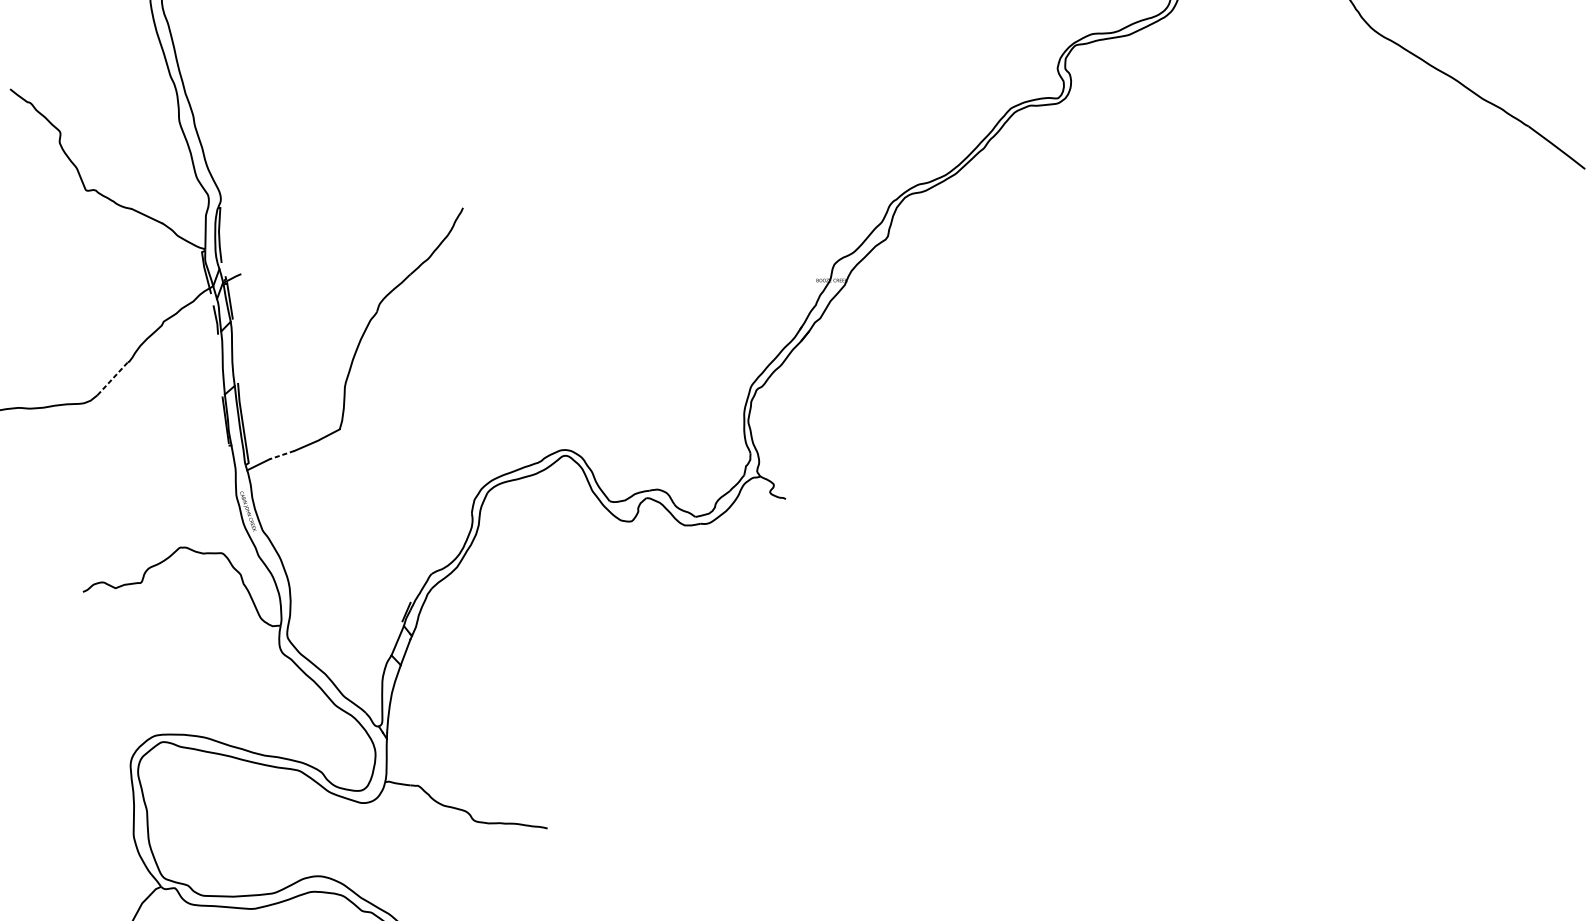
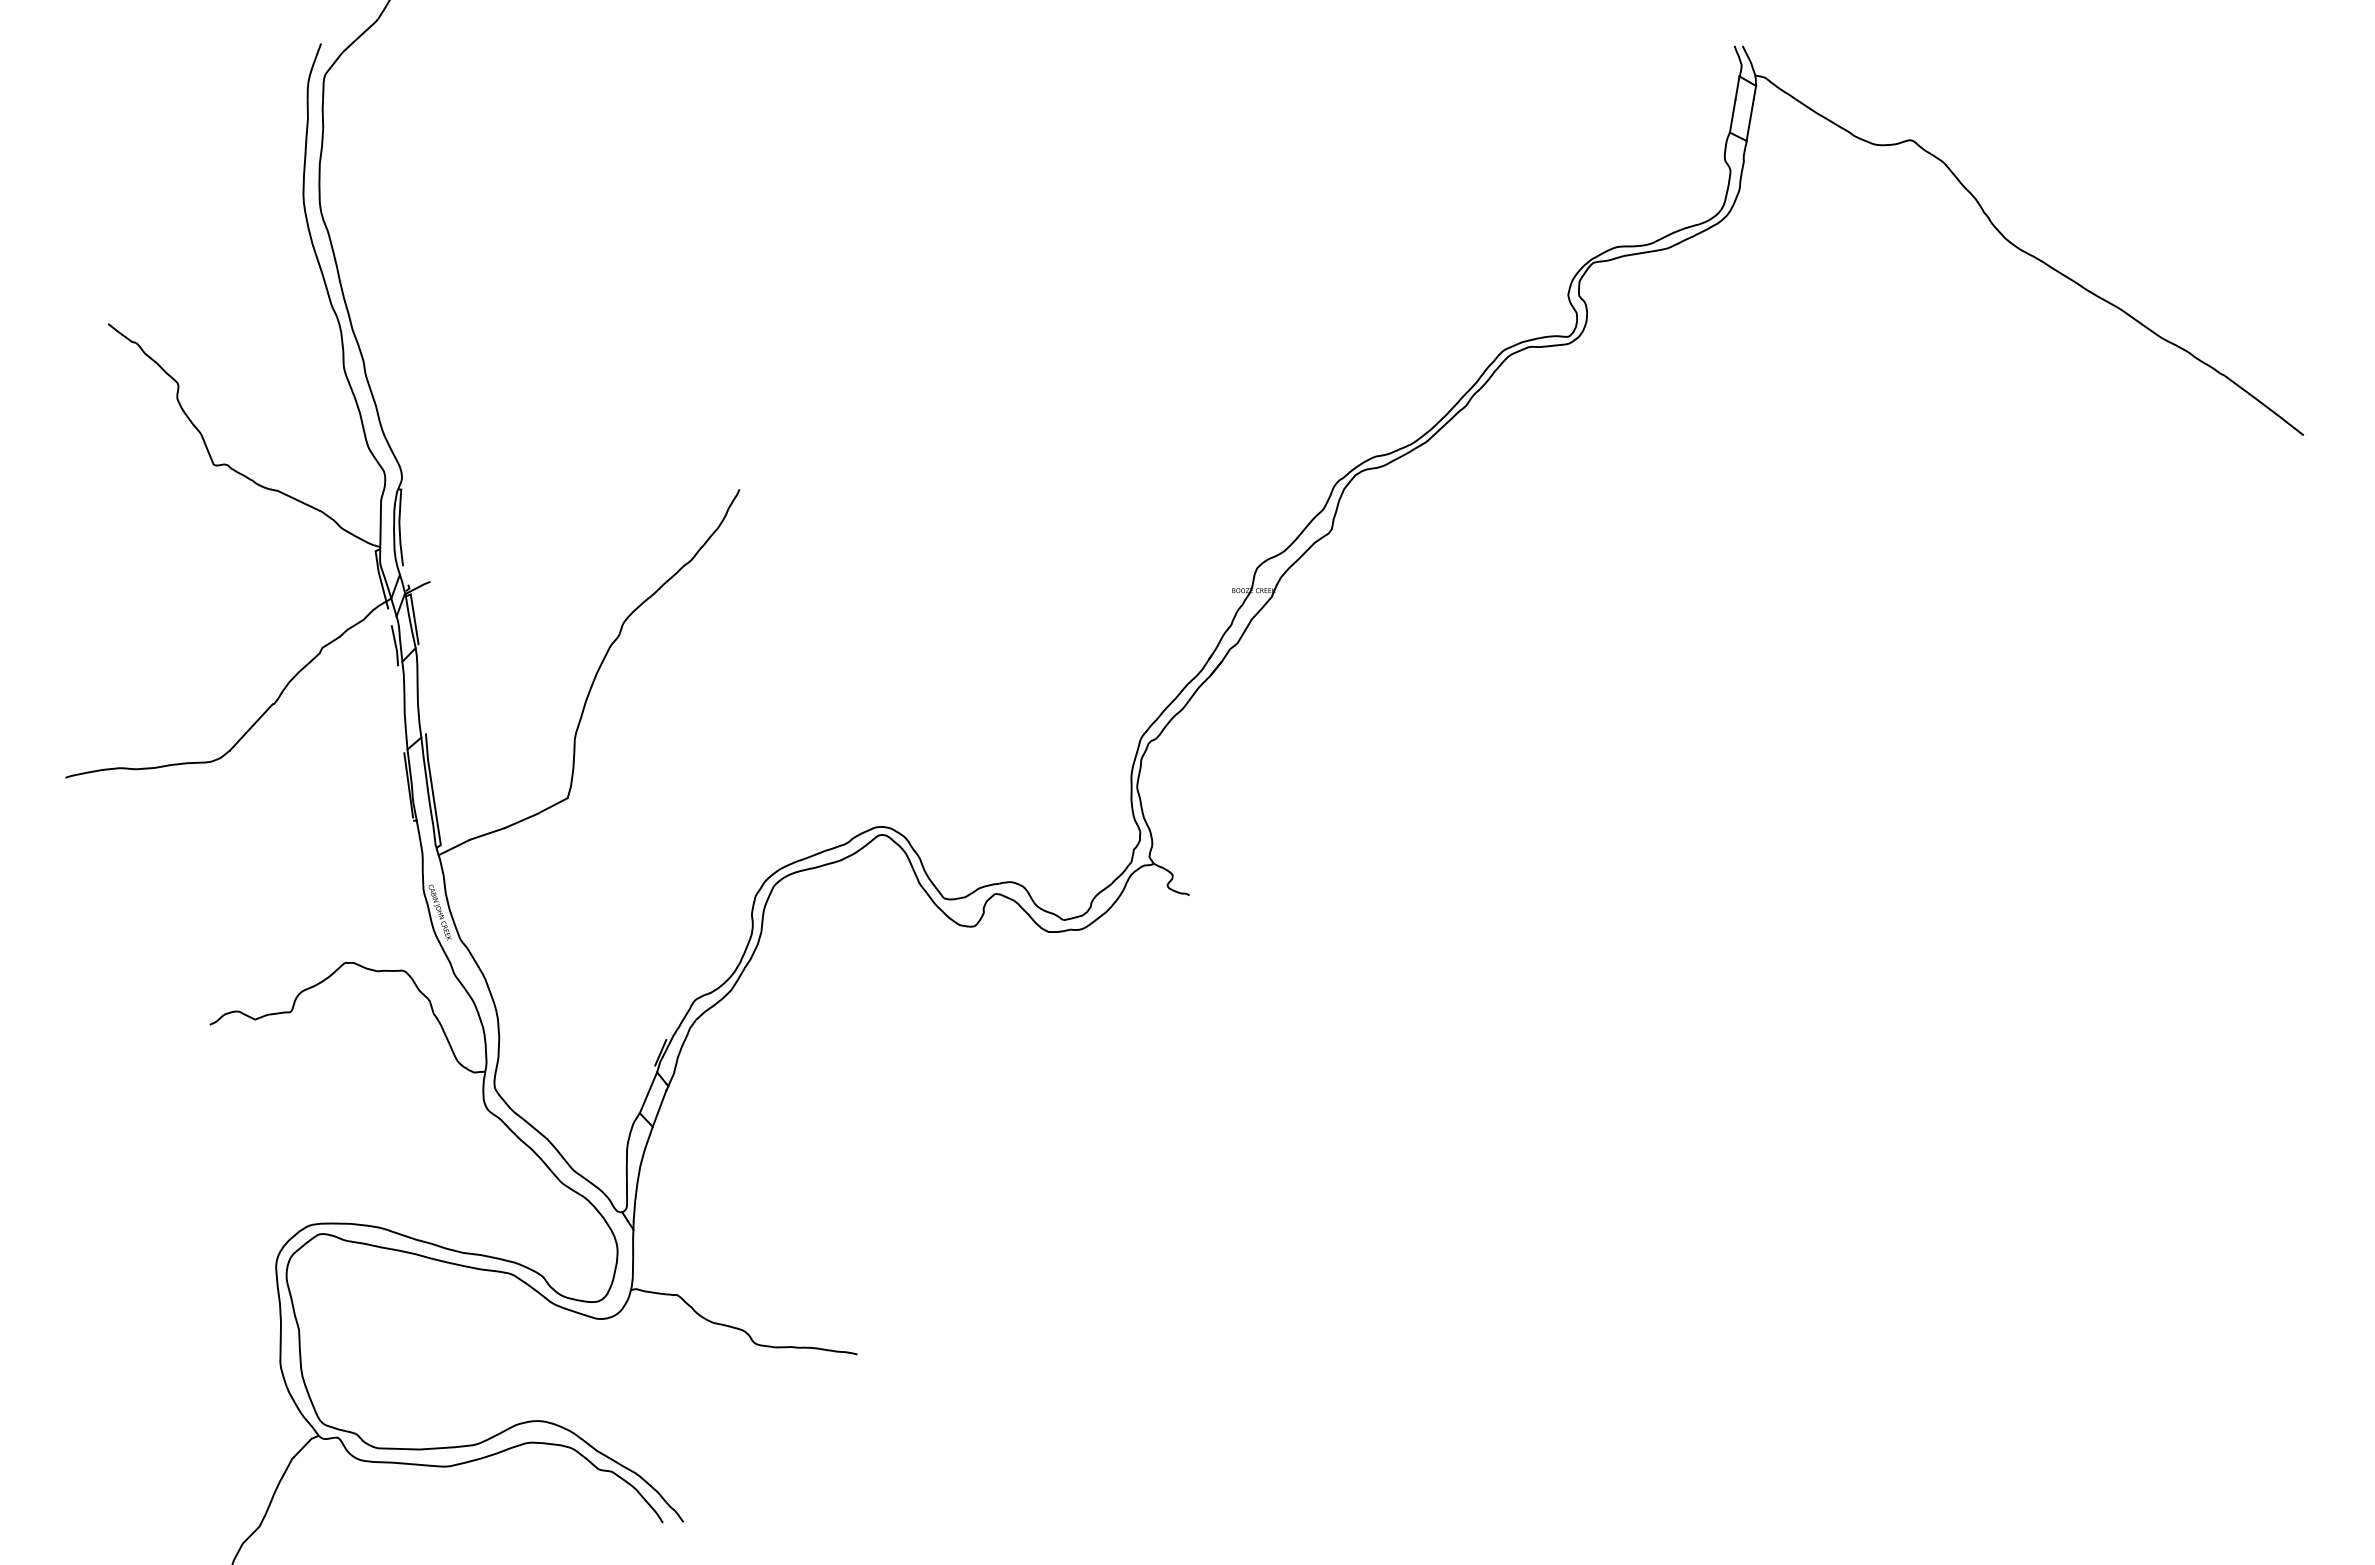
line: (112, 378) -> (251, 727), dashed -> solid
line: (281, 455) -> (486, 834), dashed -> solid

